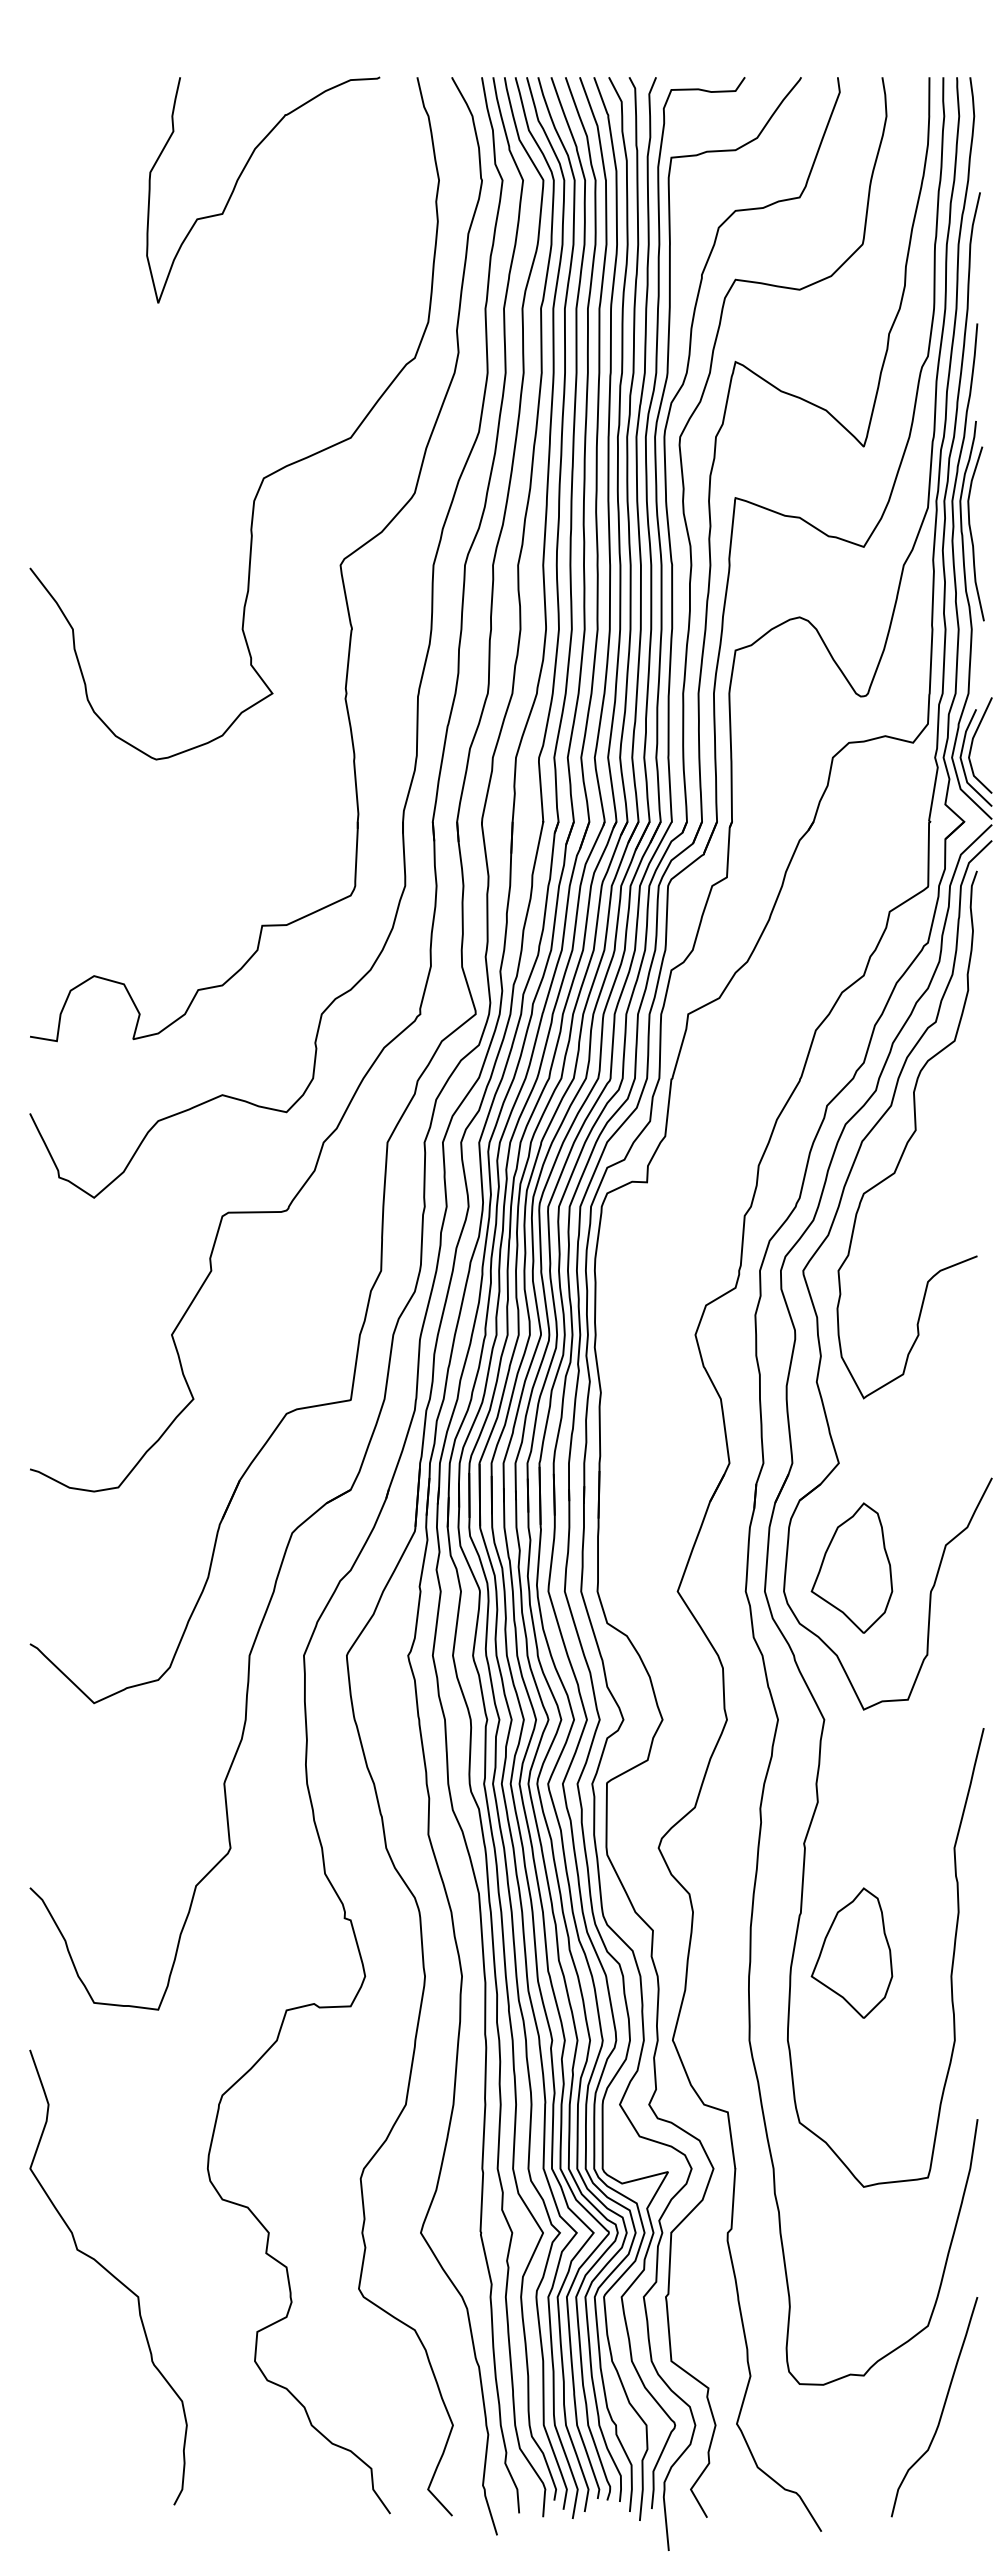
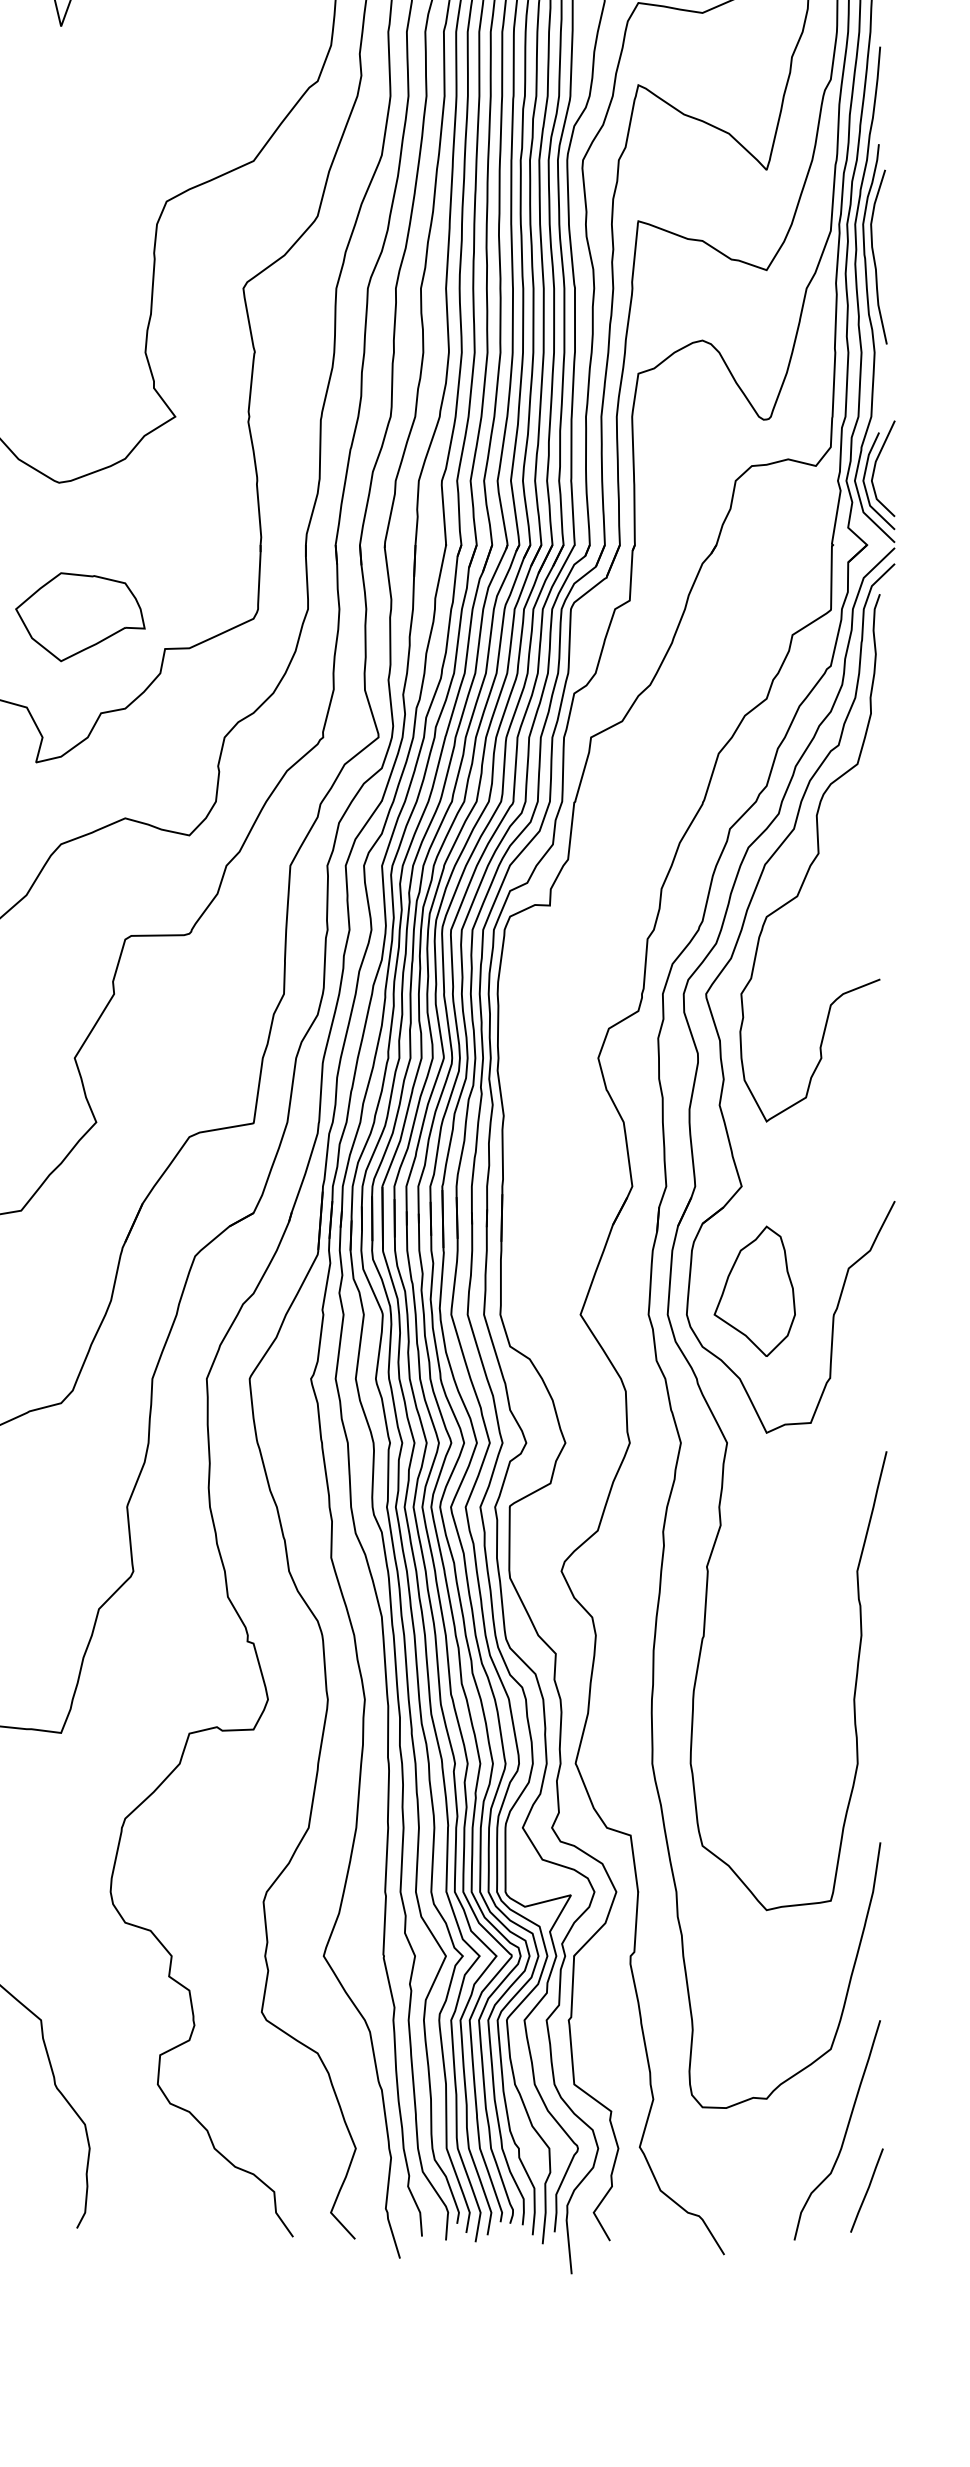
part: (177, 893) -> (80, 616), added
part: (851, 1952) -> (754, 1675), removed
line: (963, 2467) -> (866, 2190), added

